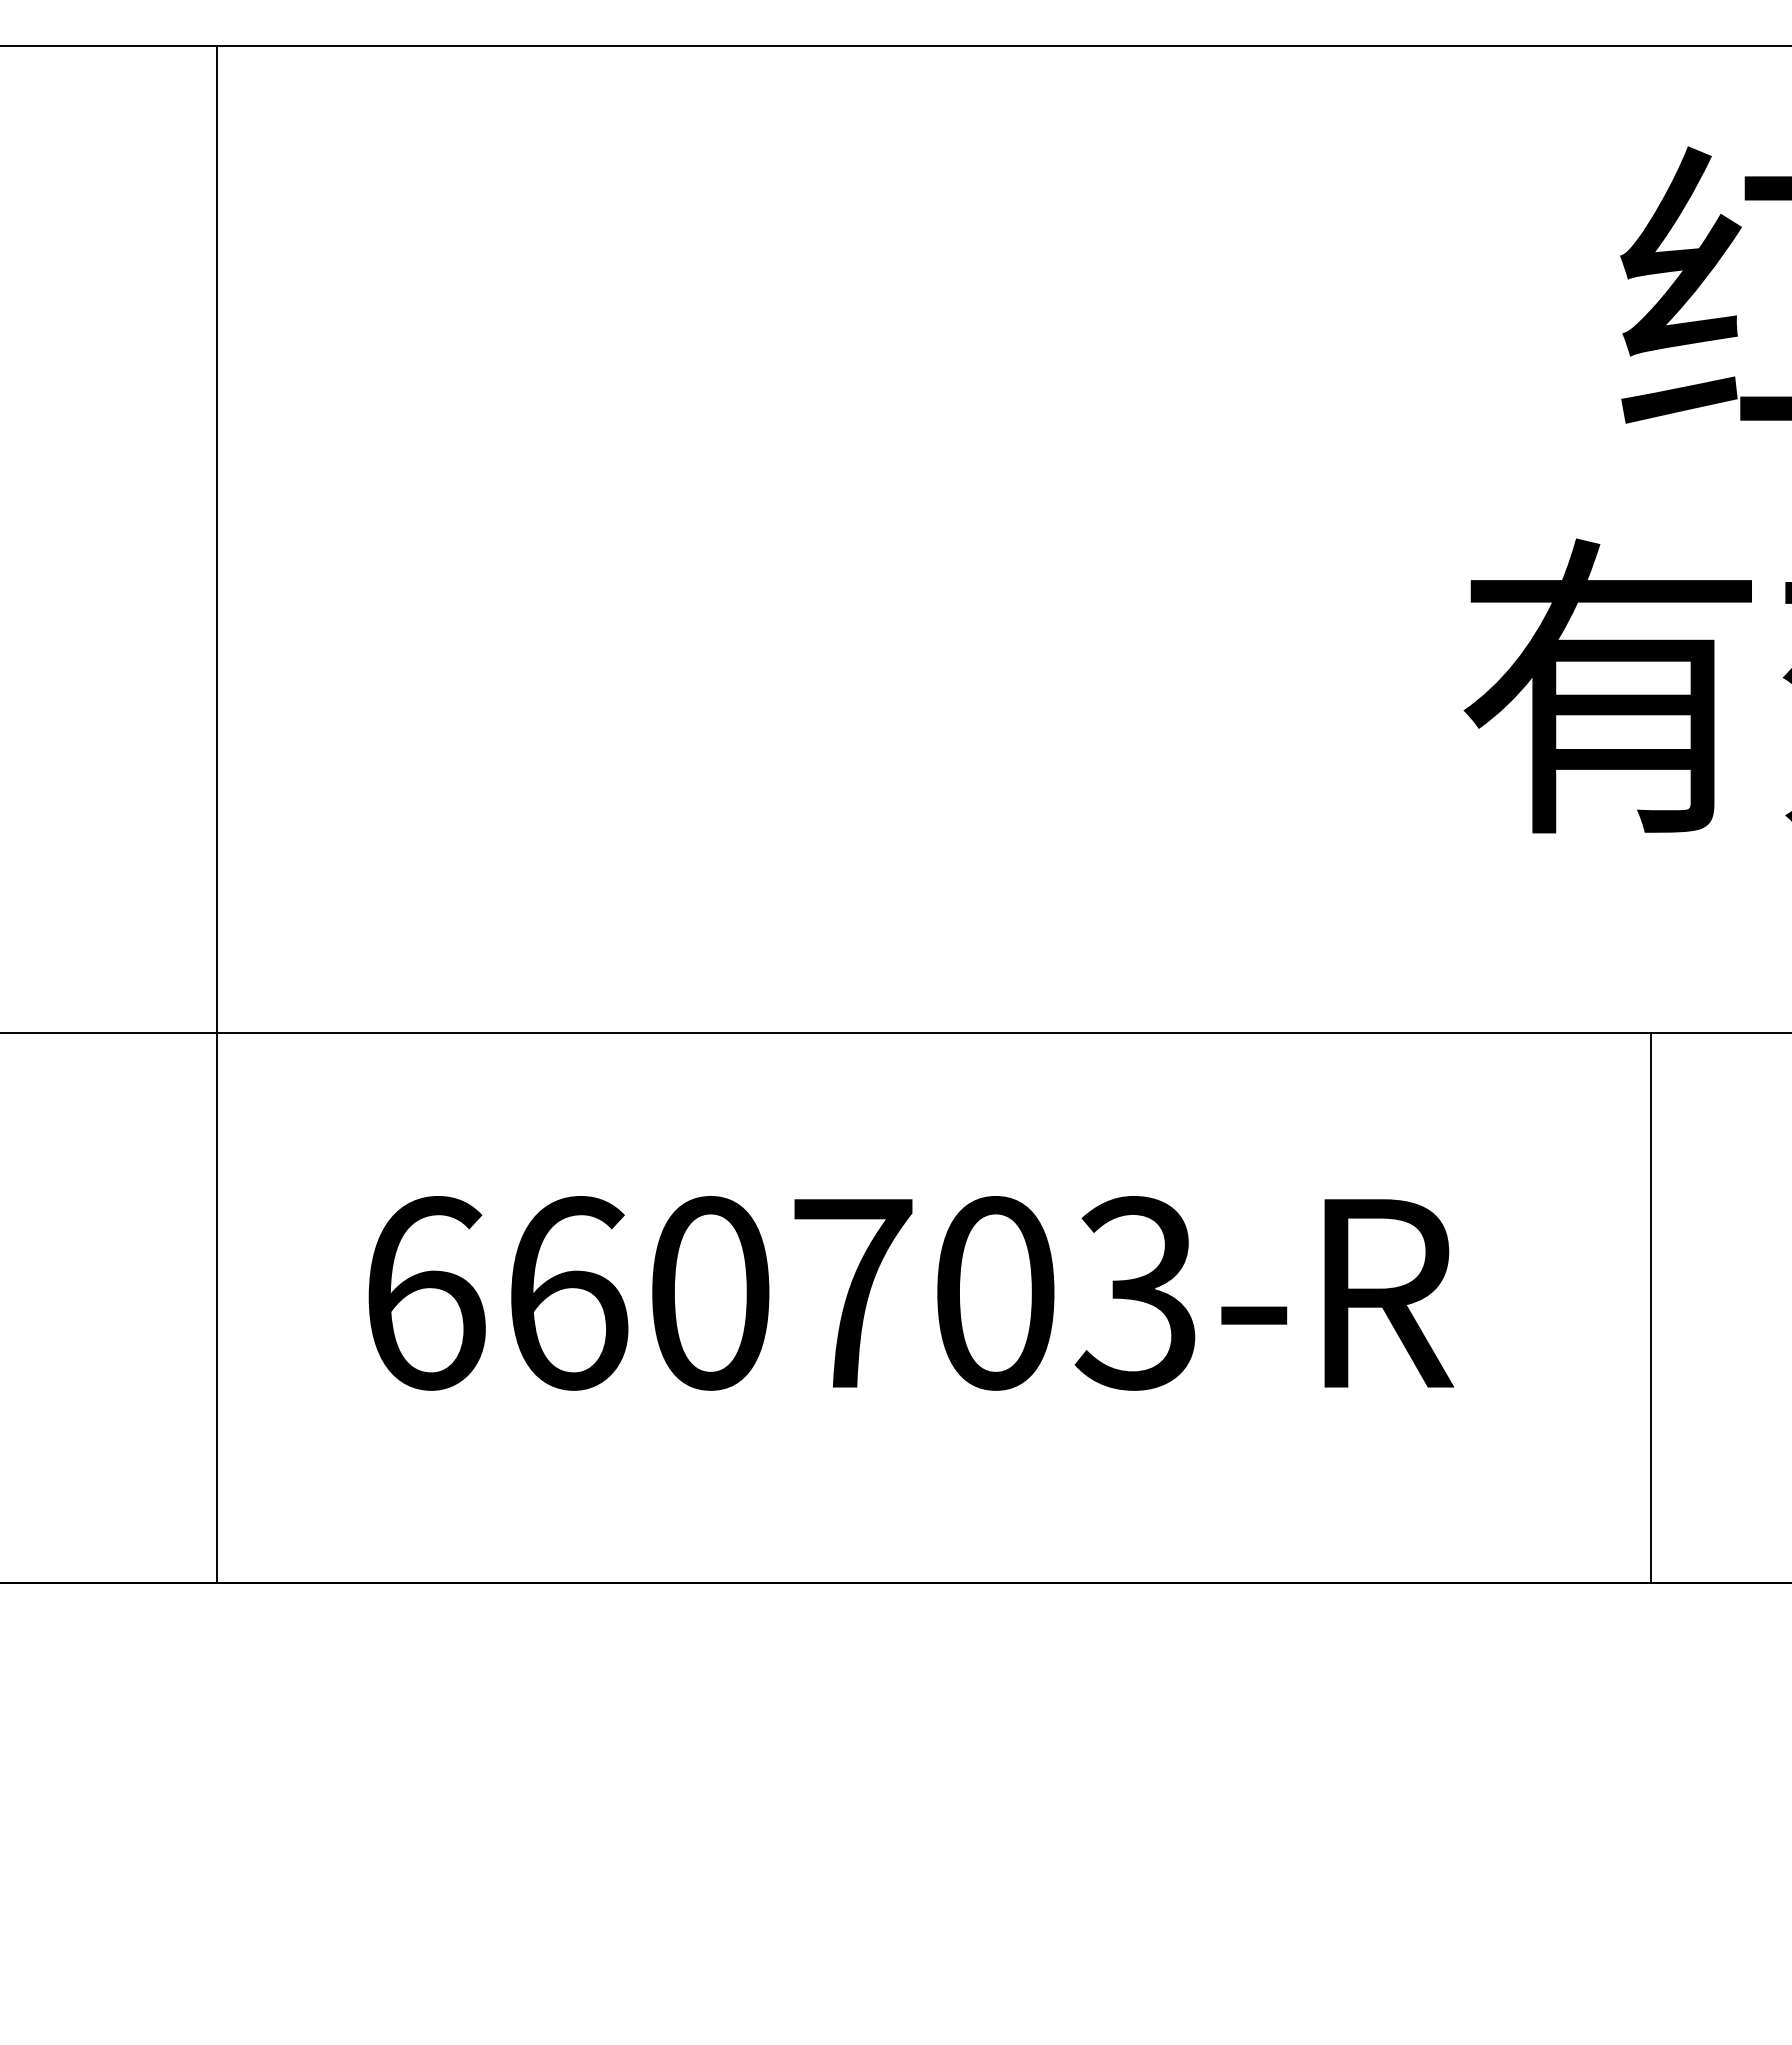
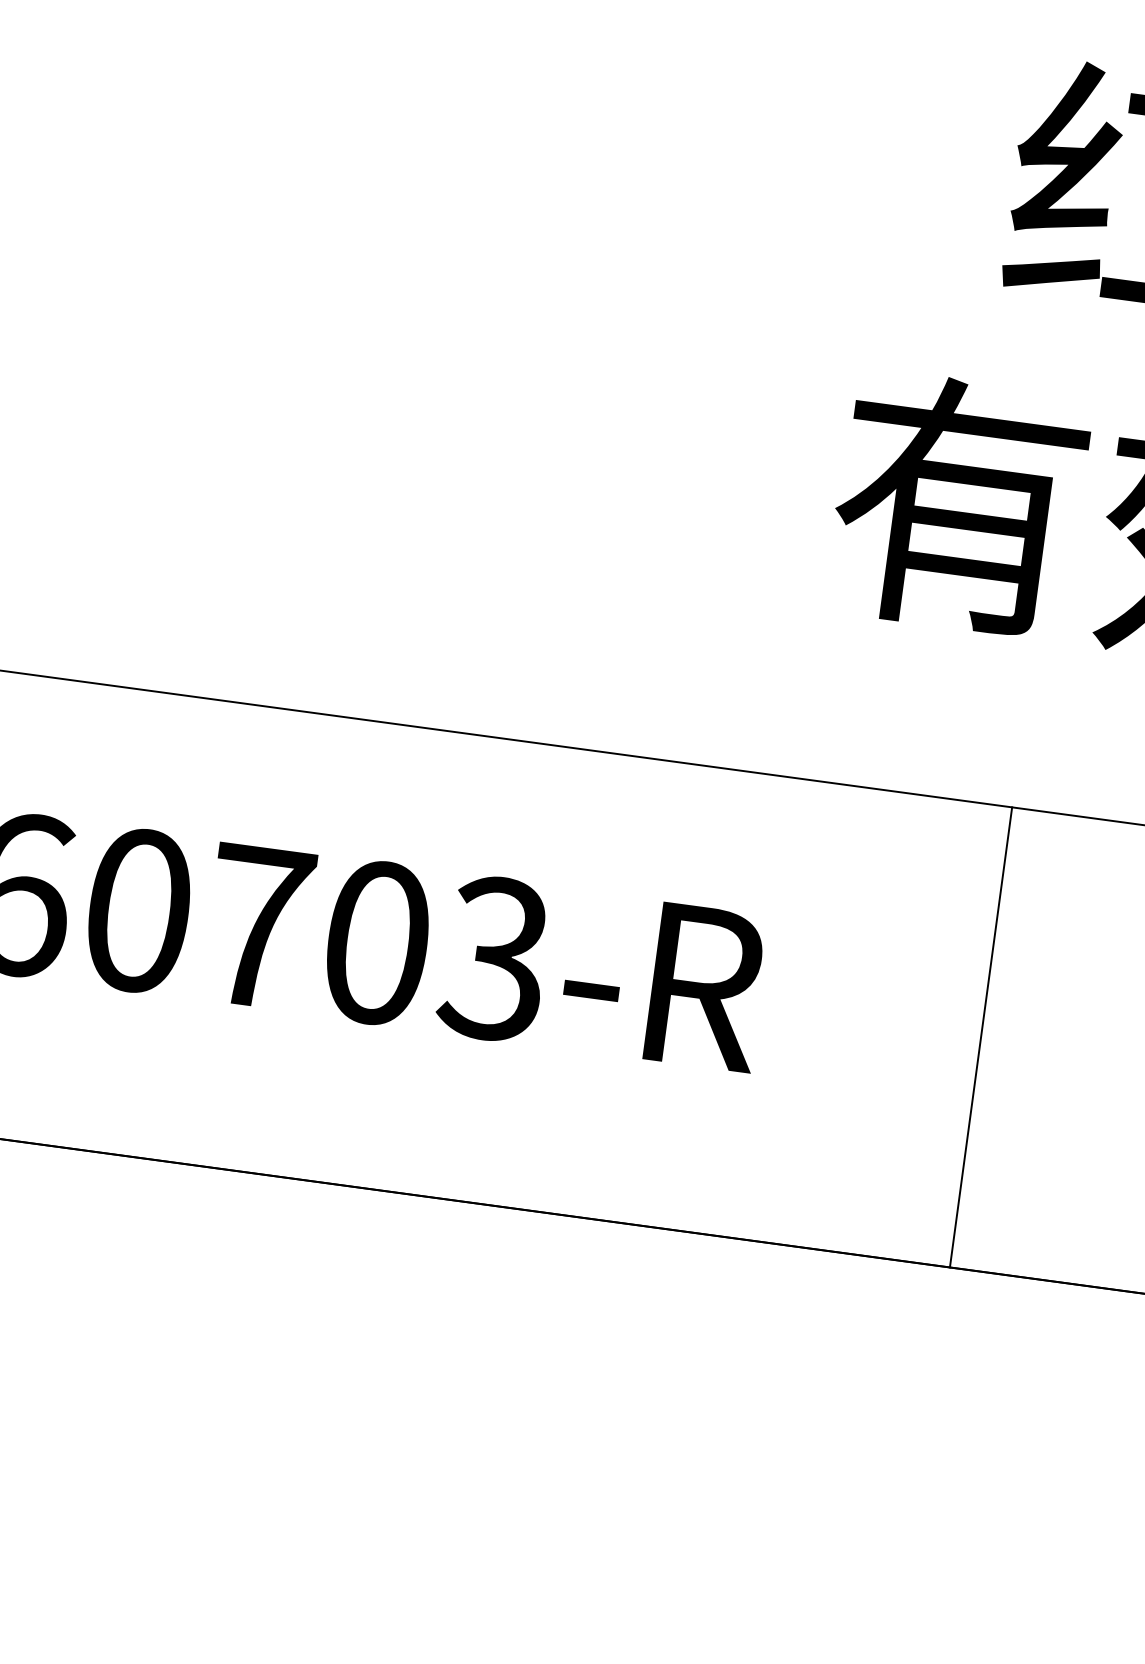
line: (1650, 1308) -> (980, 1037), moved

